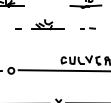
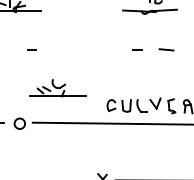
part: (47, 24) -> (56, 88), moved
part: (87, 28) -> (152, 49), size x1.6

